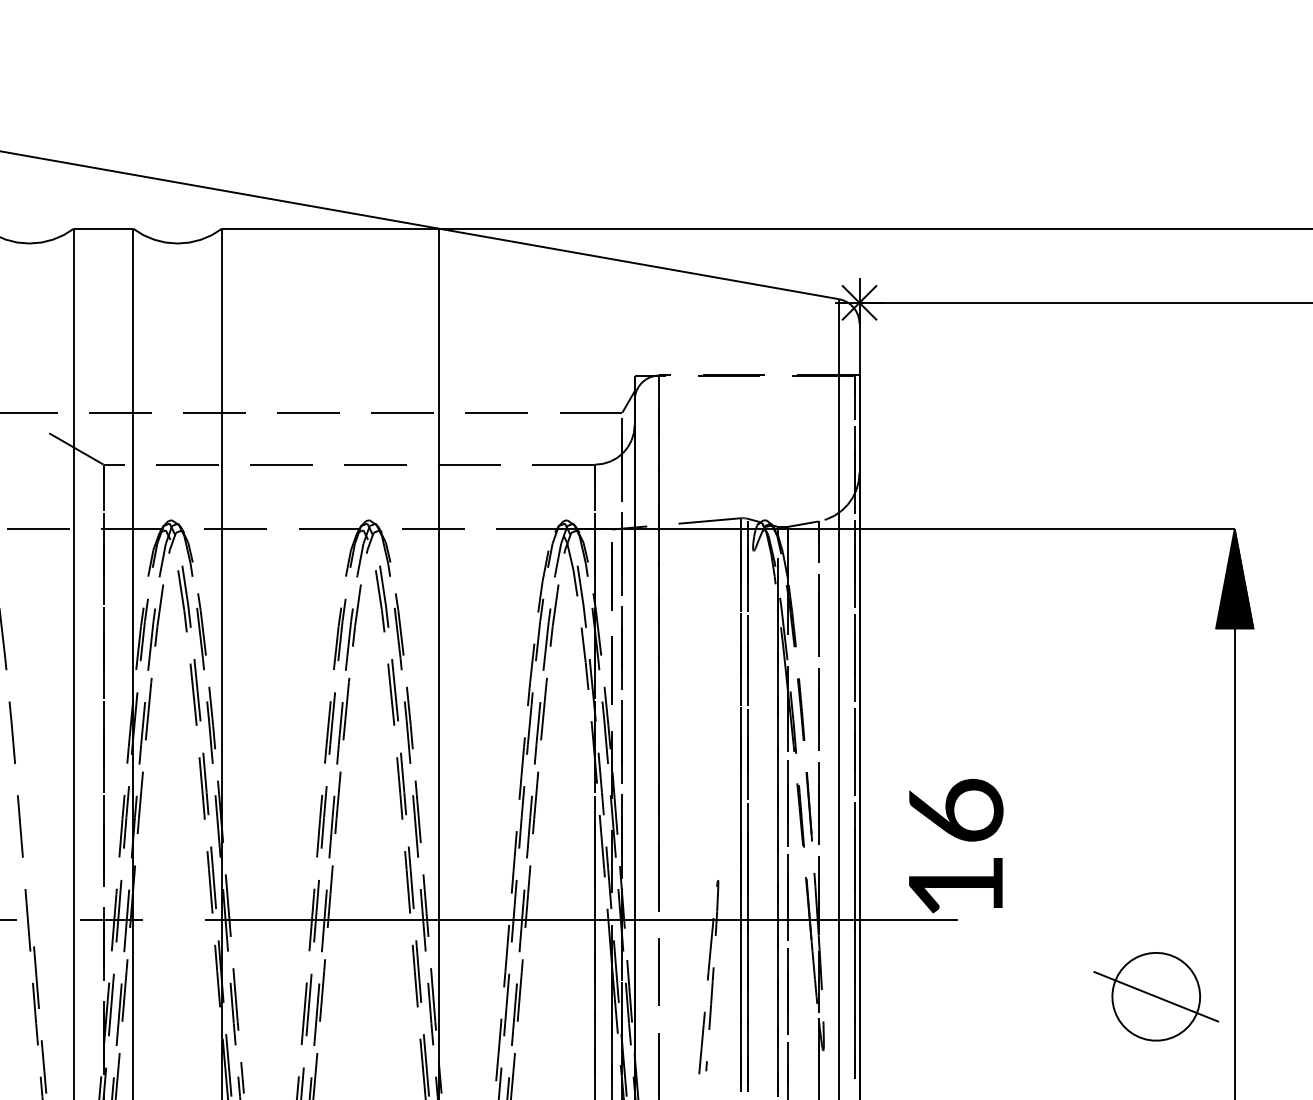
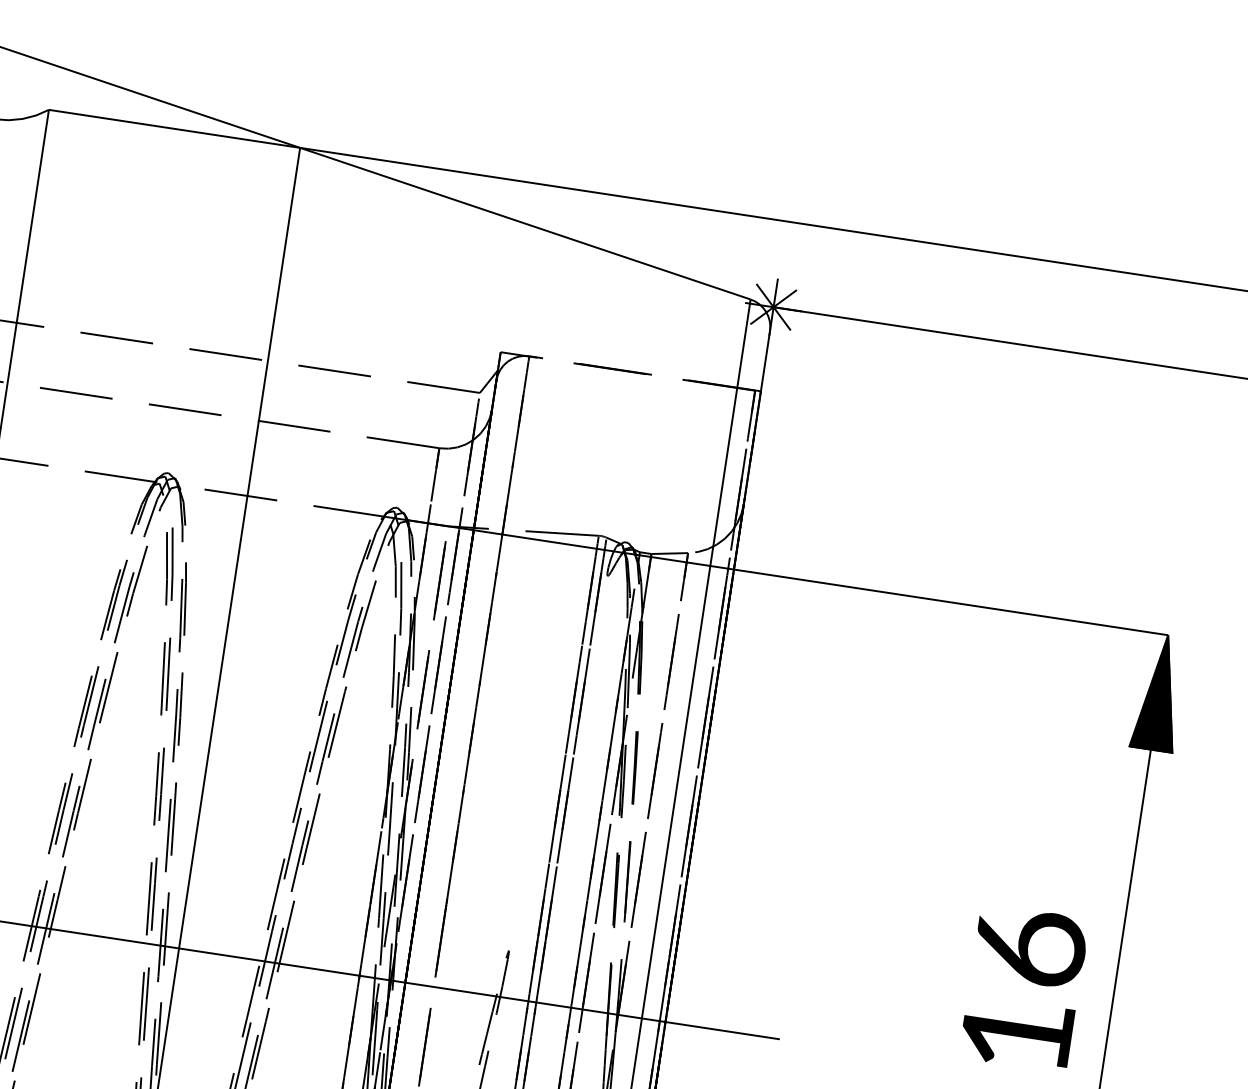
text: (956, 846) -> (1024, 988), moved

